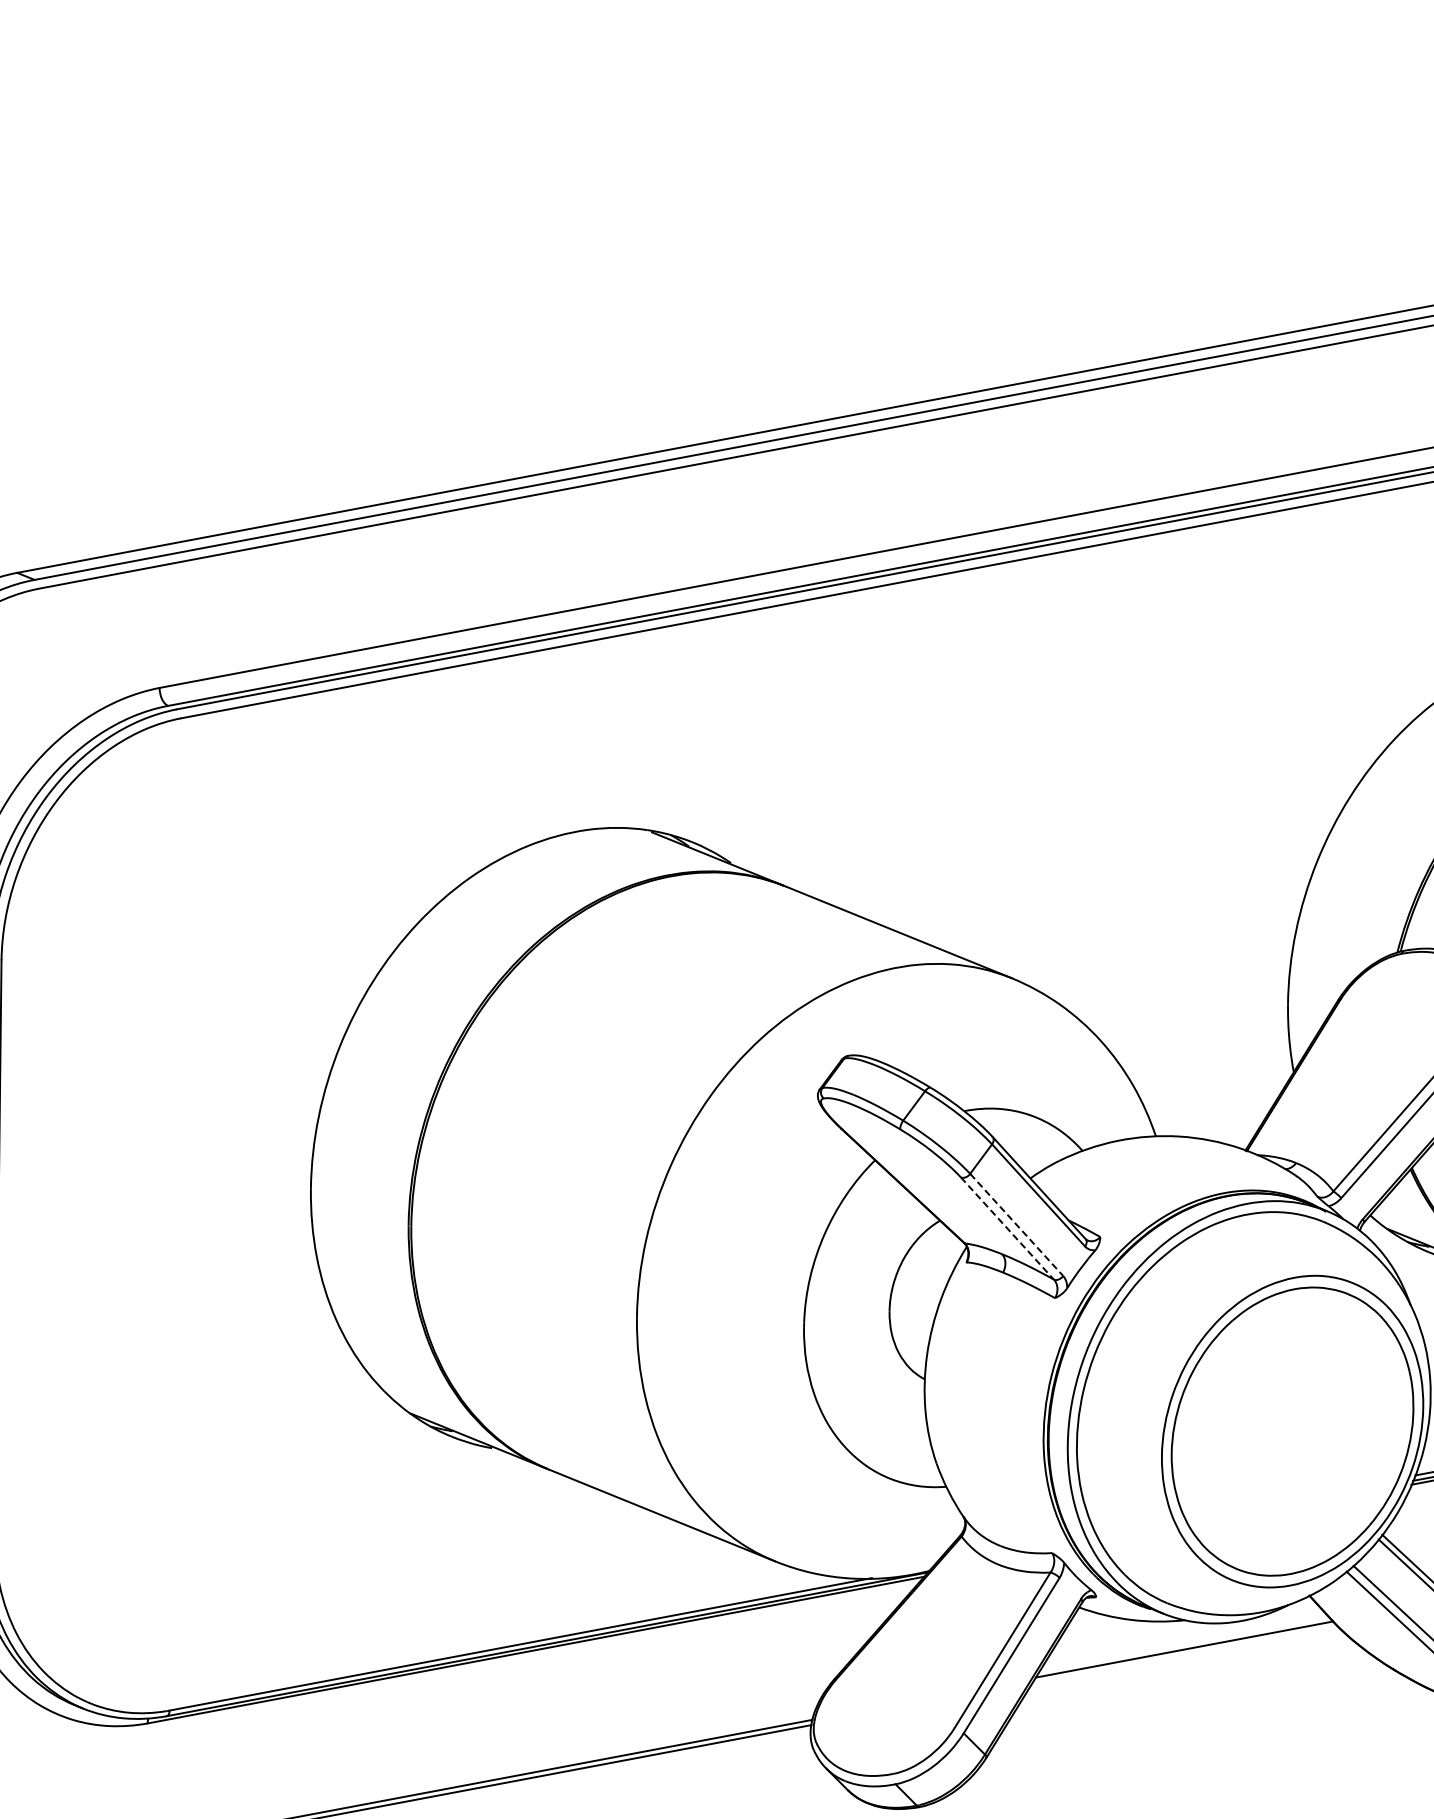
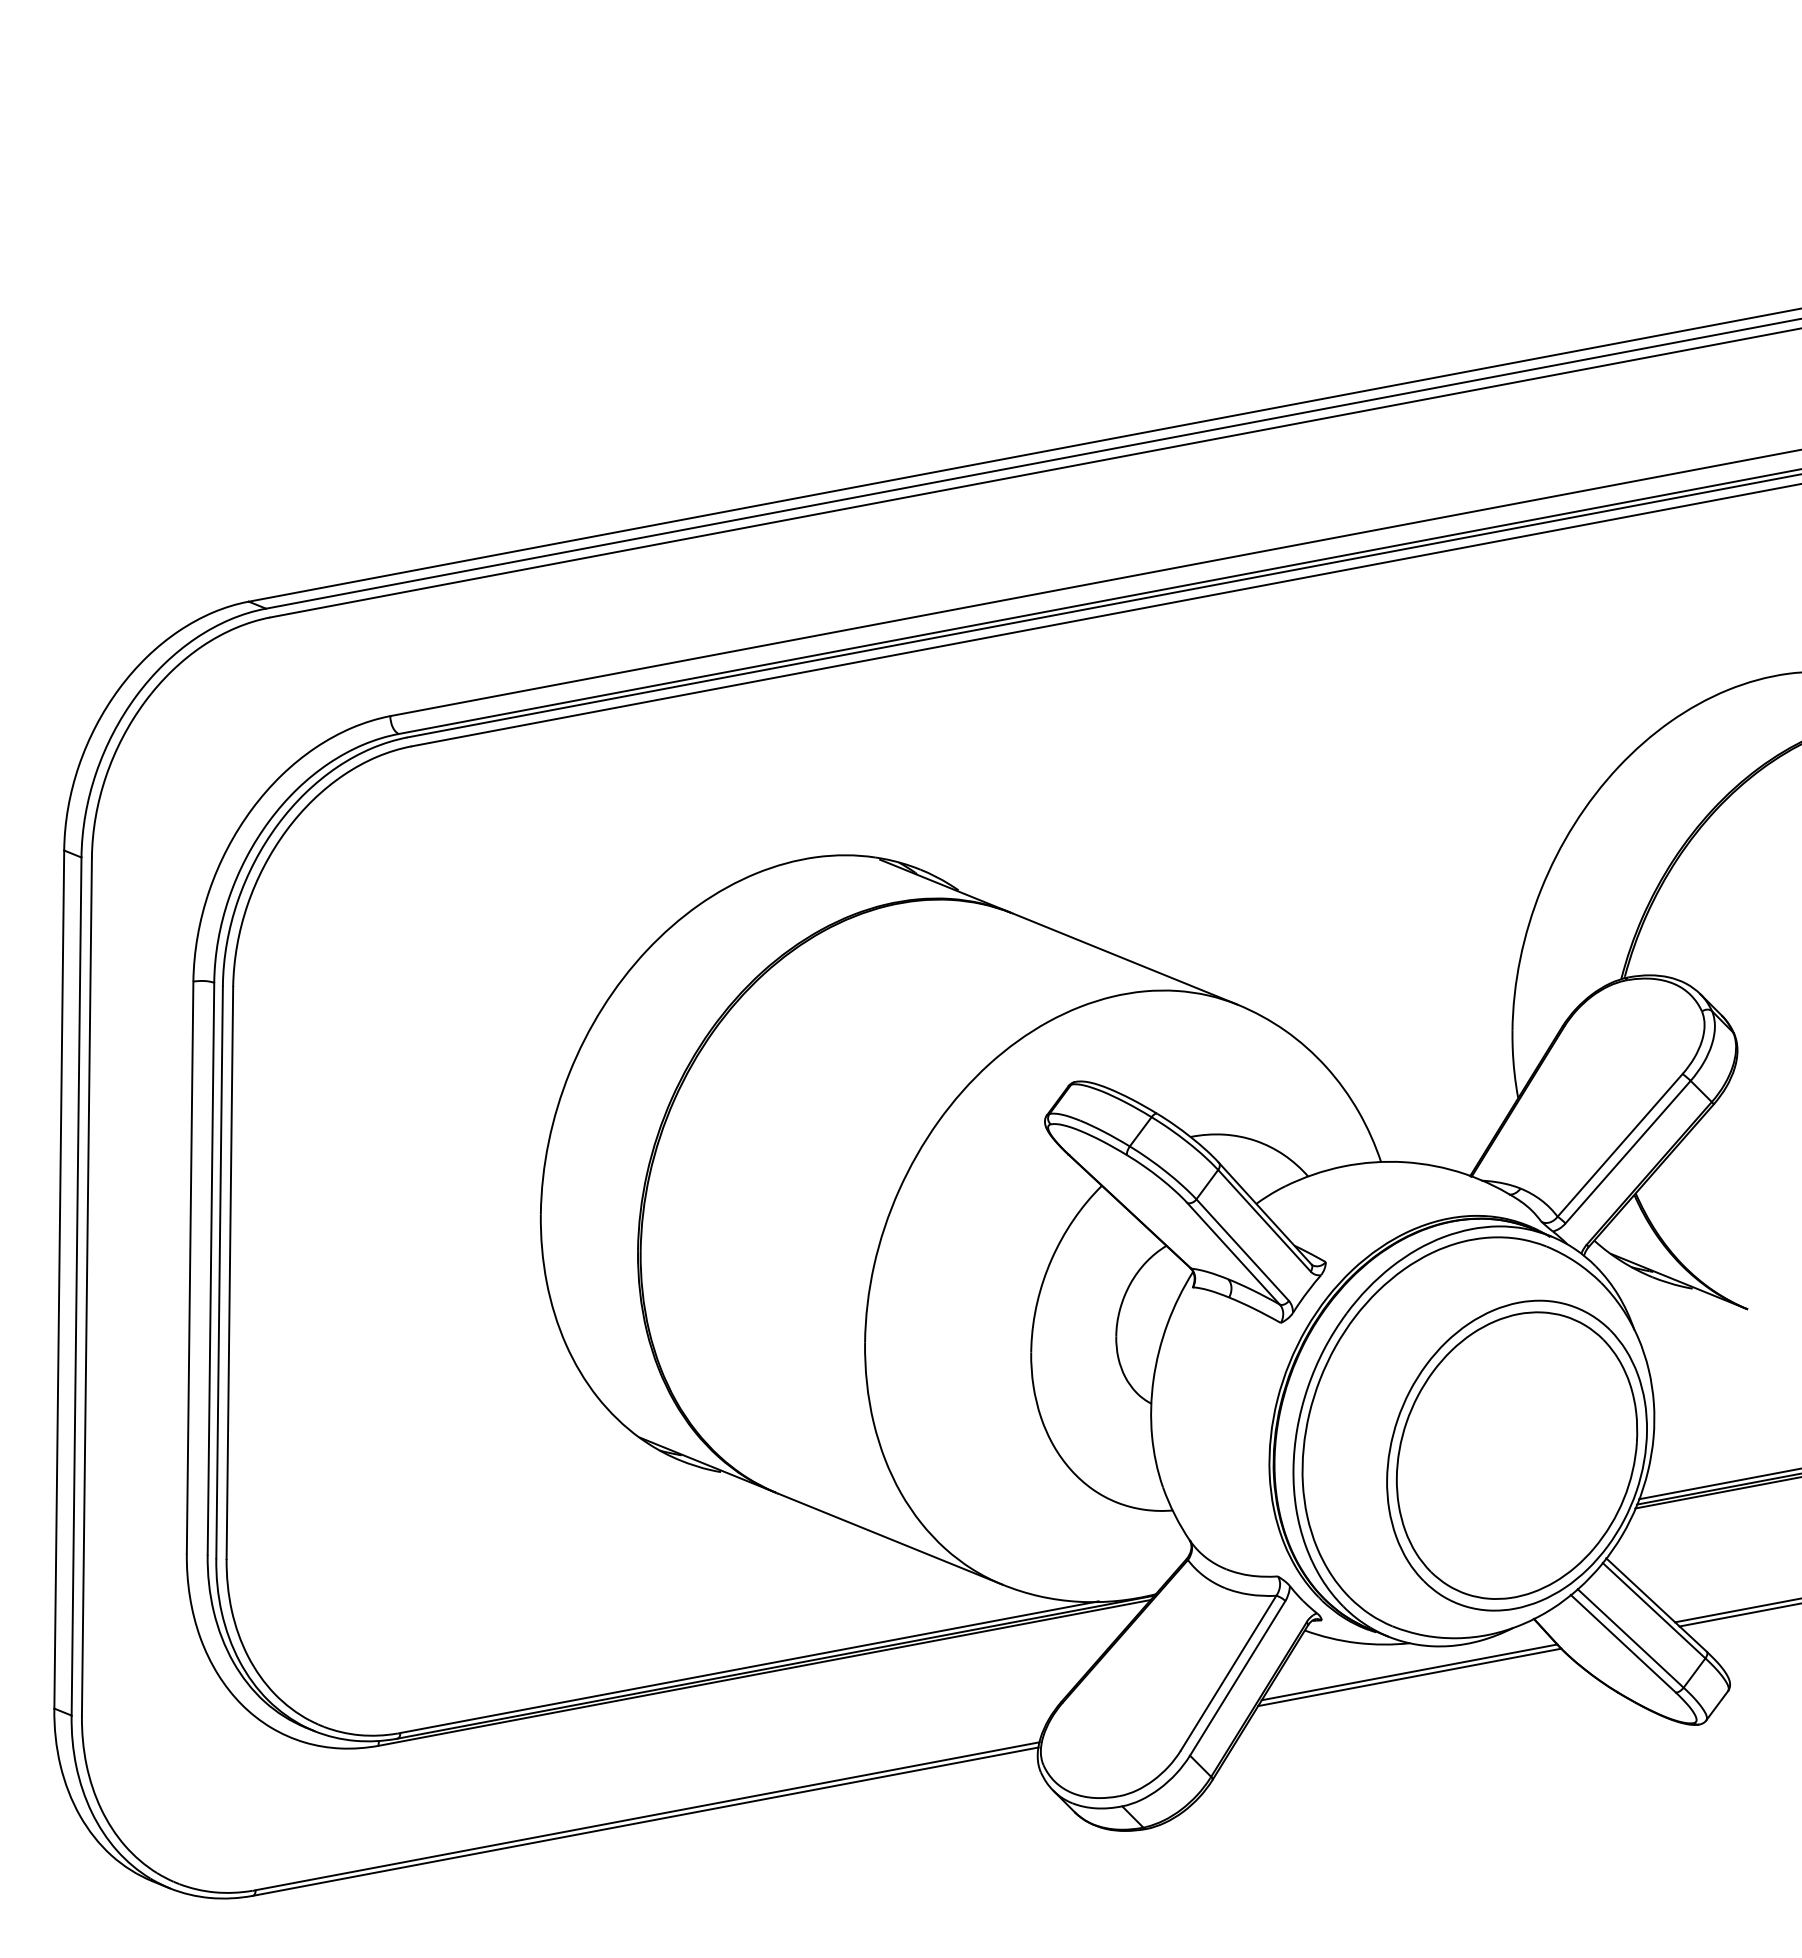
line: (1016, 1225) -> (1242, 1250), dashed -> solid
line: (1007, 1228) -> (1233, 1253), dashed -> solid
line: (1184, 1654) -> (1409, 1677), added

